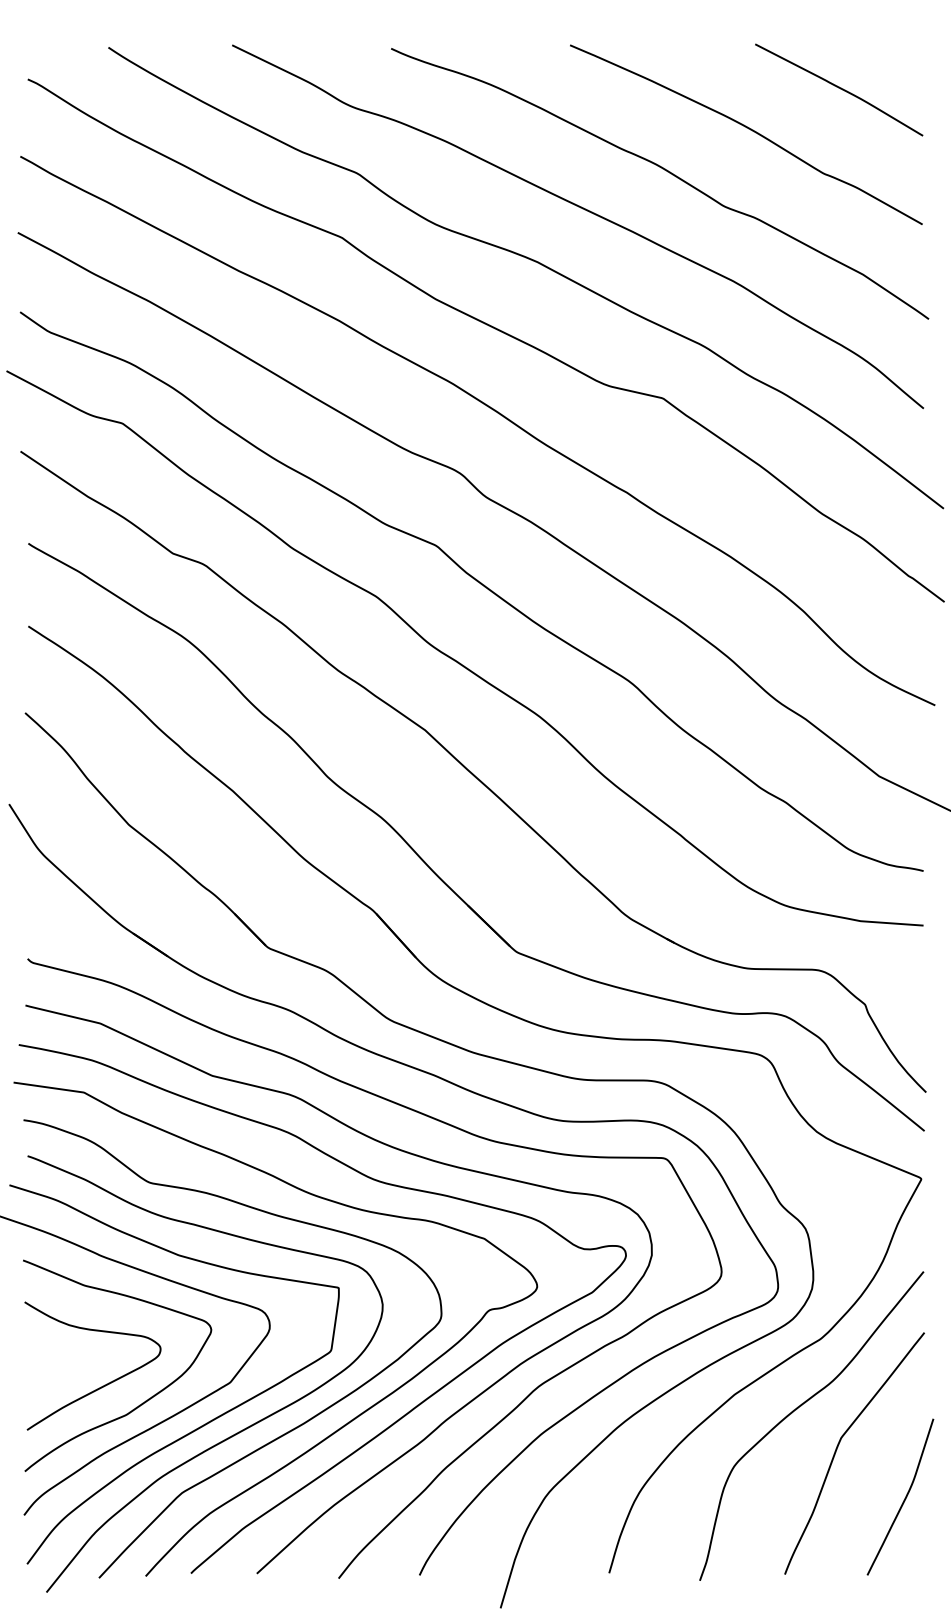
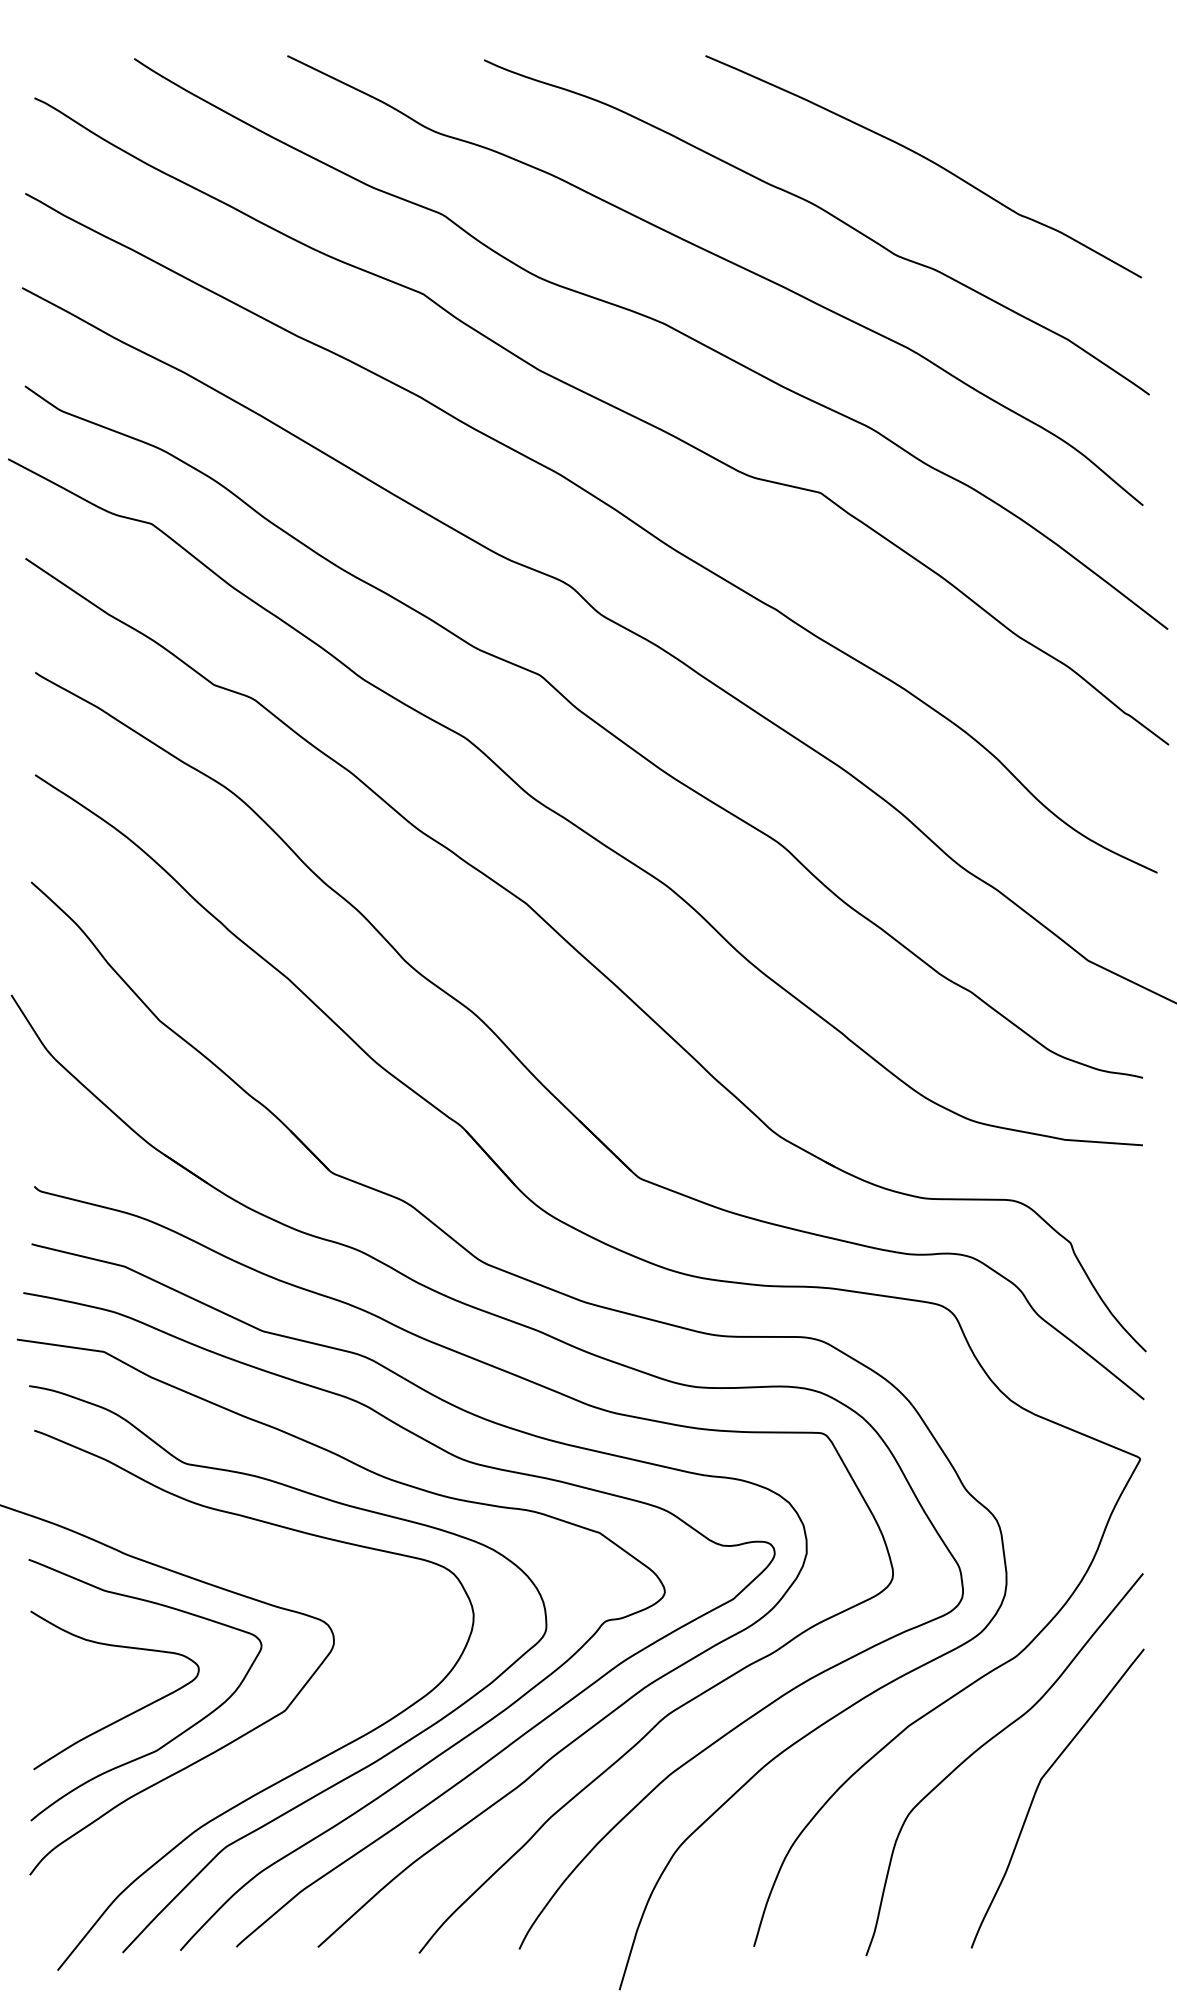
curve: (839, 88) -> (1038, 109), removed
curve: (202, 1425) -> (250, 1763), removed
curve: (904, 1498) -> (1119, 1854), removed

